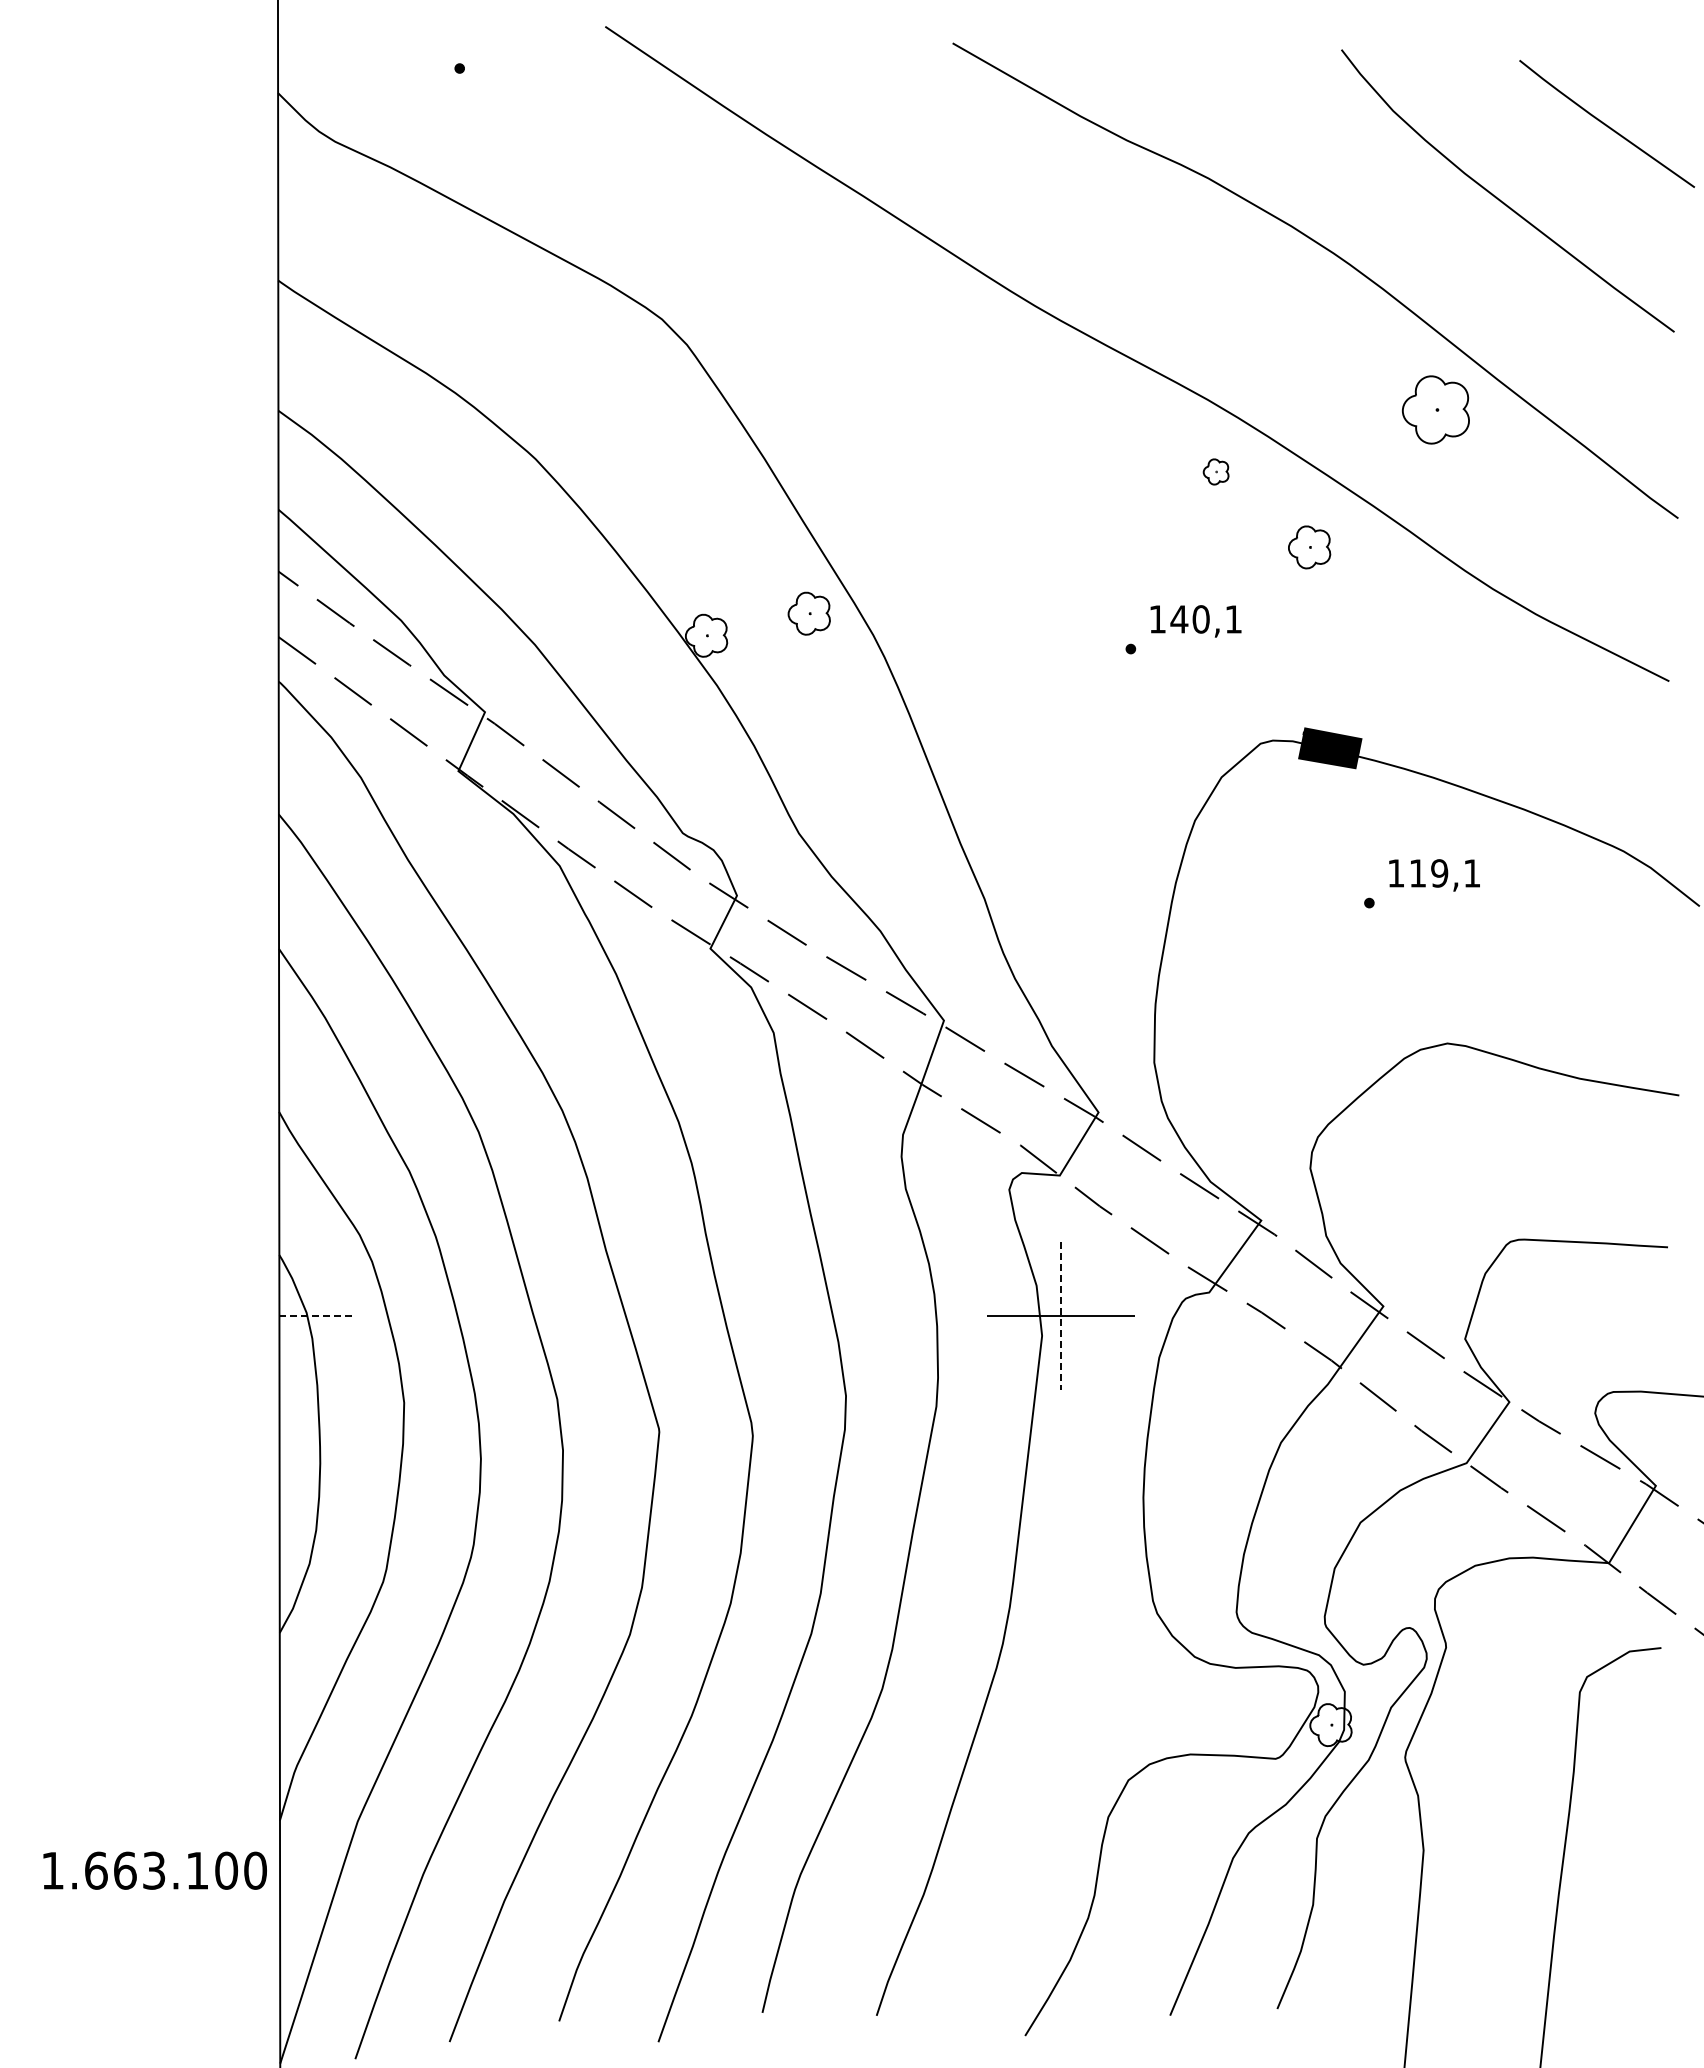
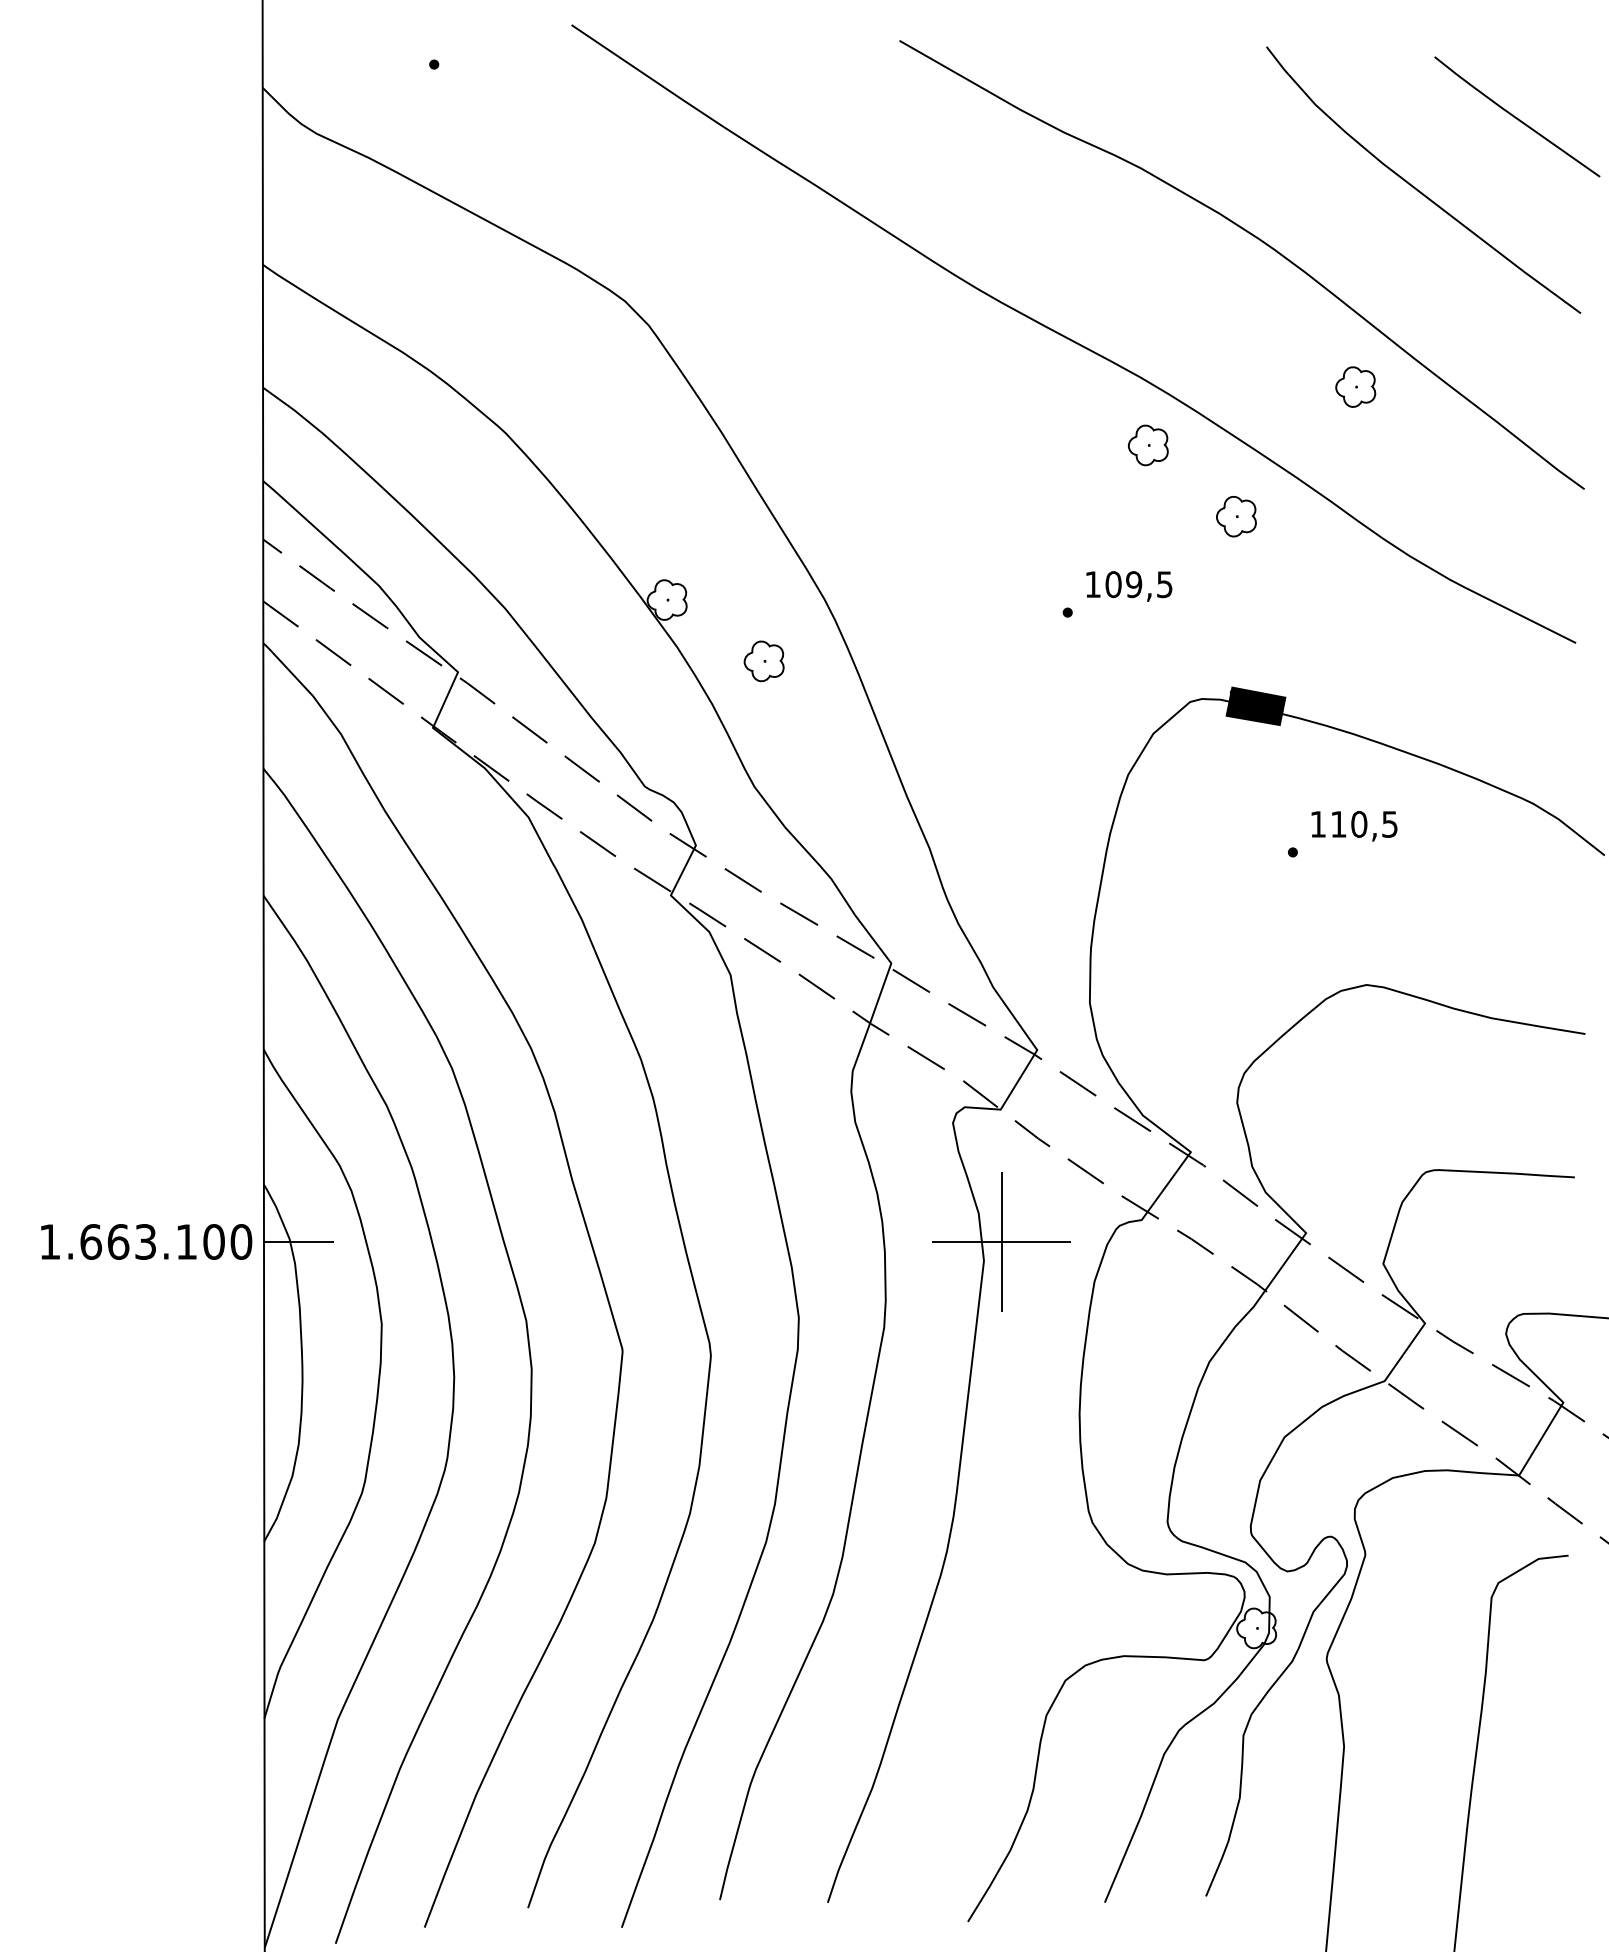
part: (1435, 410) -> (1355, 387), size x0.62
part: (1215, 471) -> (1147, 445), size x1.67
part: (808, 613) -> (763, 661), moved
text: (1205, 619) -> (1138, 584), 140,1 -> 109,5
text: (1455, 873) -> (1374, 824), 119,1 -> 110,5
line: (316, 1315) -> (298, 1241), dashed -> solid
line: (1060, 1315) -> (1001, 1241), dashed -> solid
text: (154, 1870) -> (146, 1241), moved

